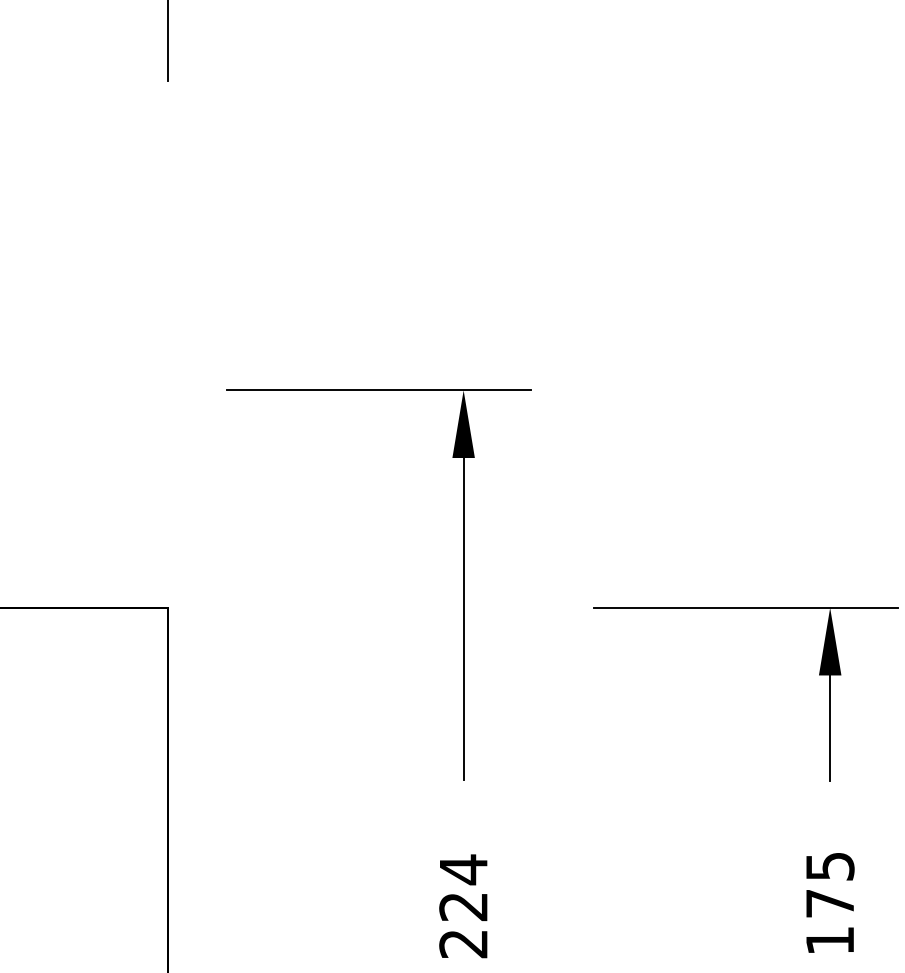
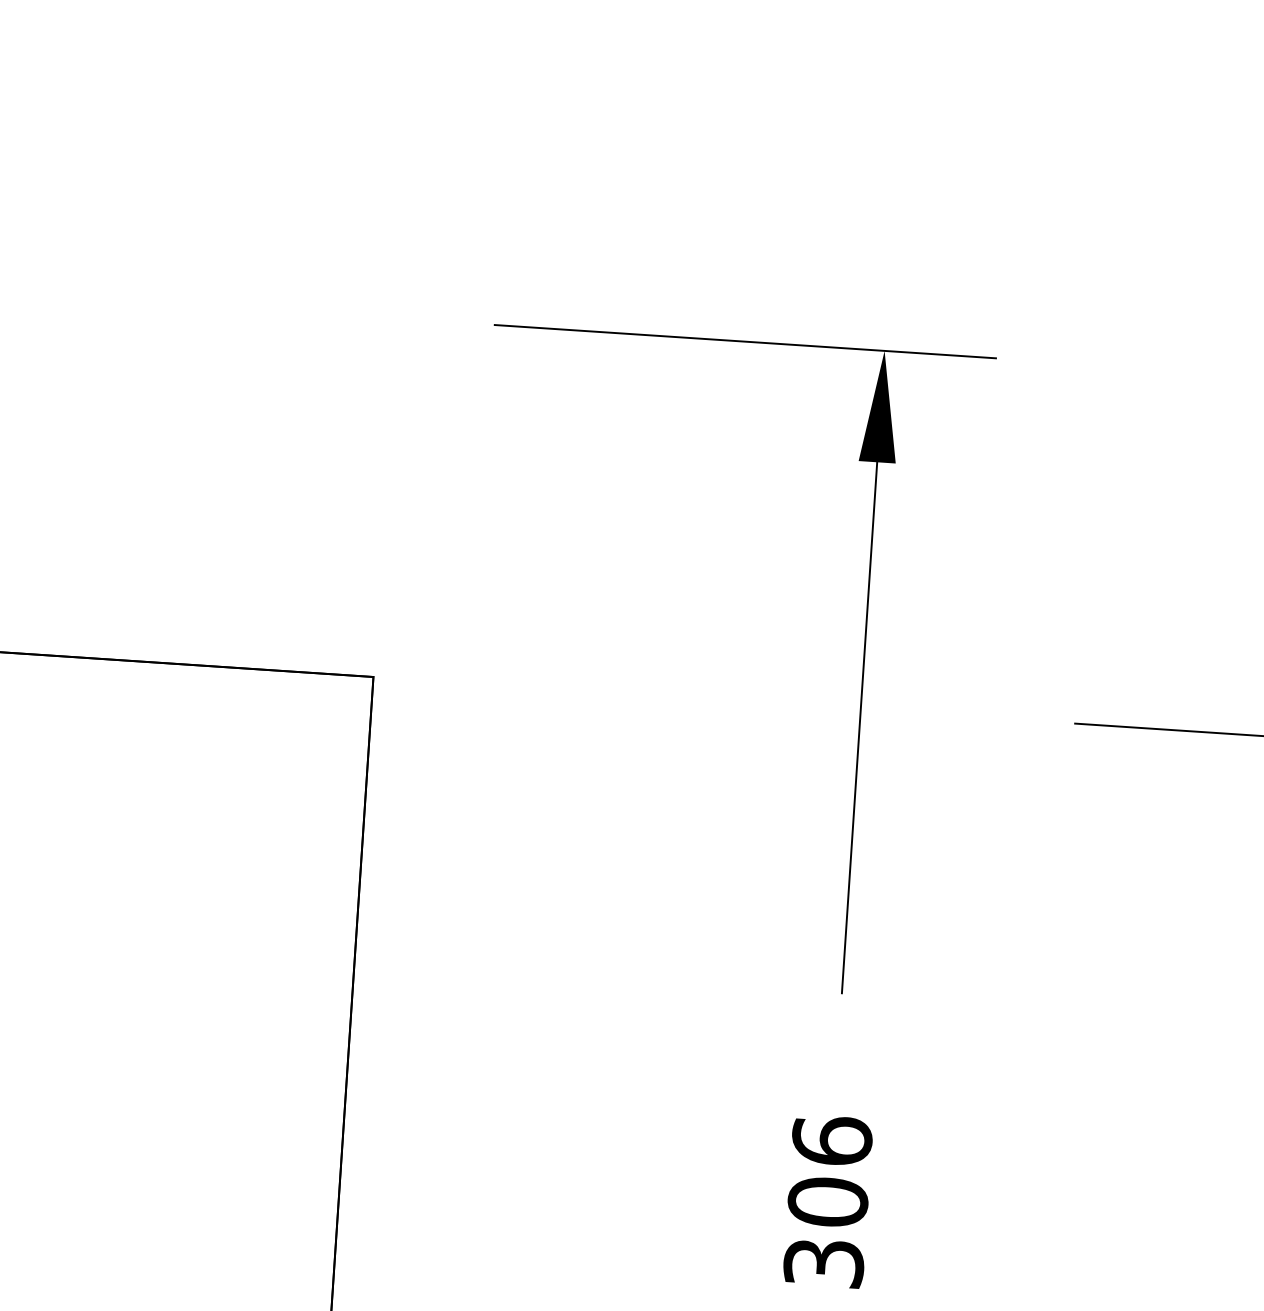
text: (463, 906) -> (827, 1201), 224 -> 306

